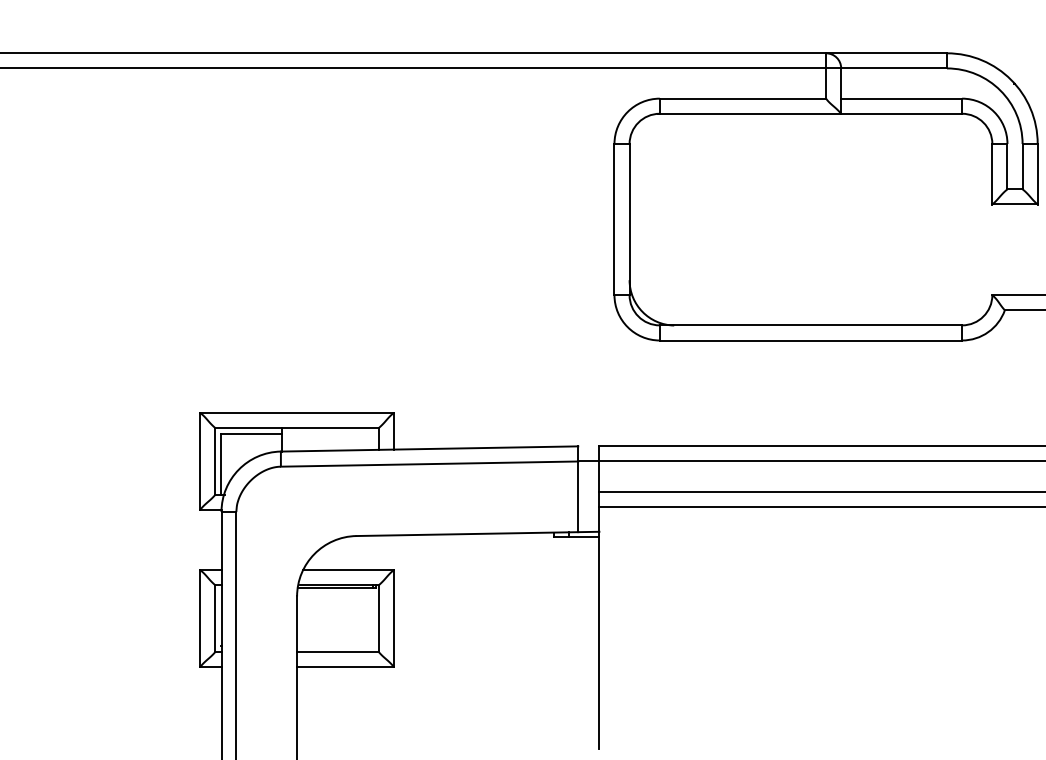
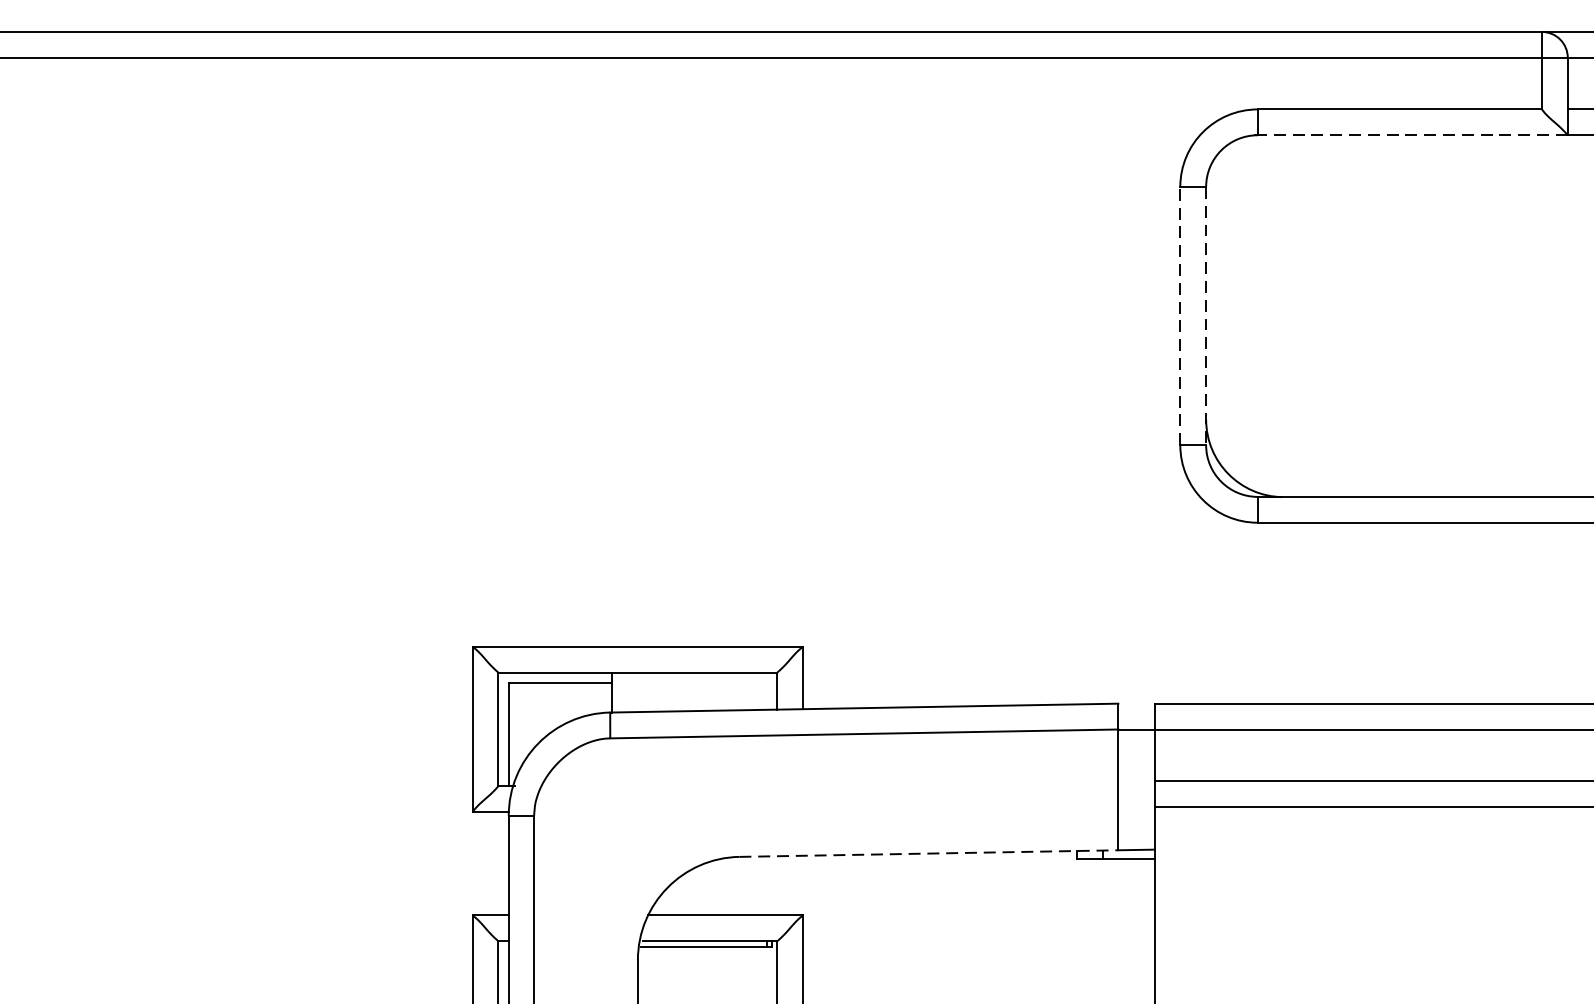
line: (750, 113) -> (1412, 134), solid -> dashed
line: (614, 219) -> (1180, 315), solid -> dashed
line: (629, 219) -> (1205, 315), solid -> dashed
line: (467, 534) -> (929, 854), solid -> dashed

